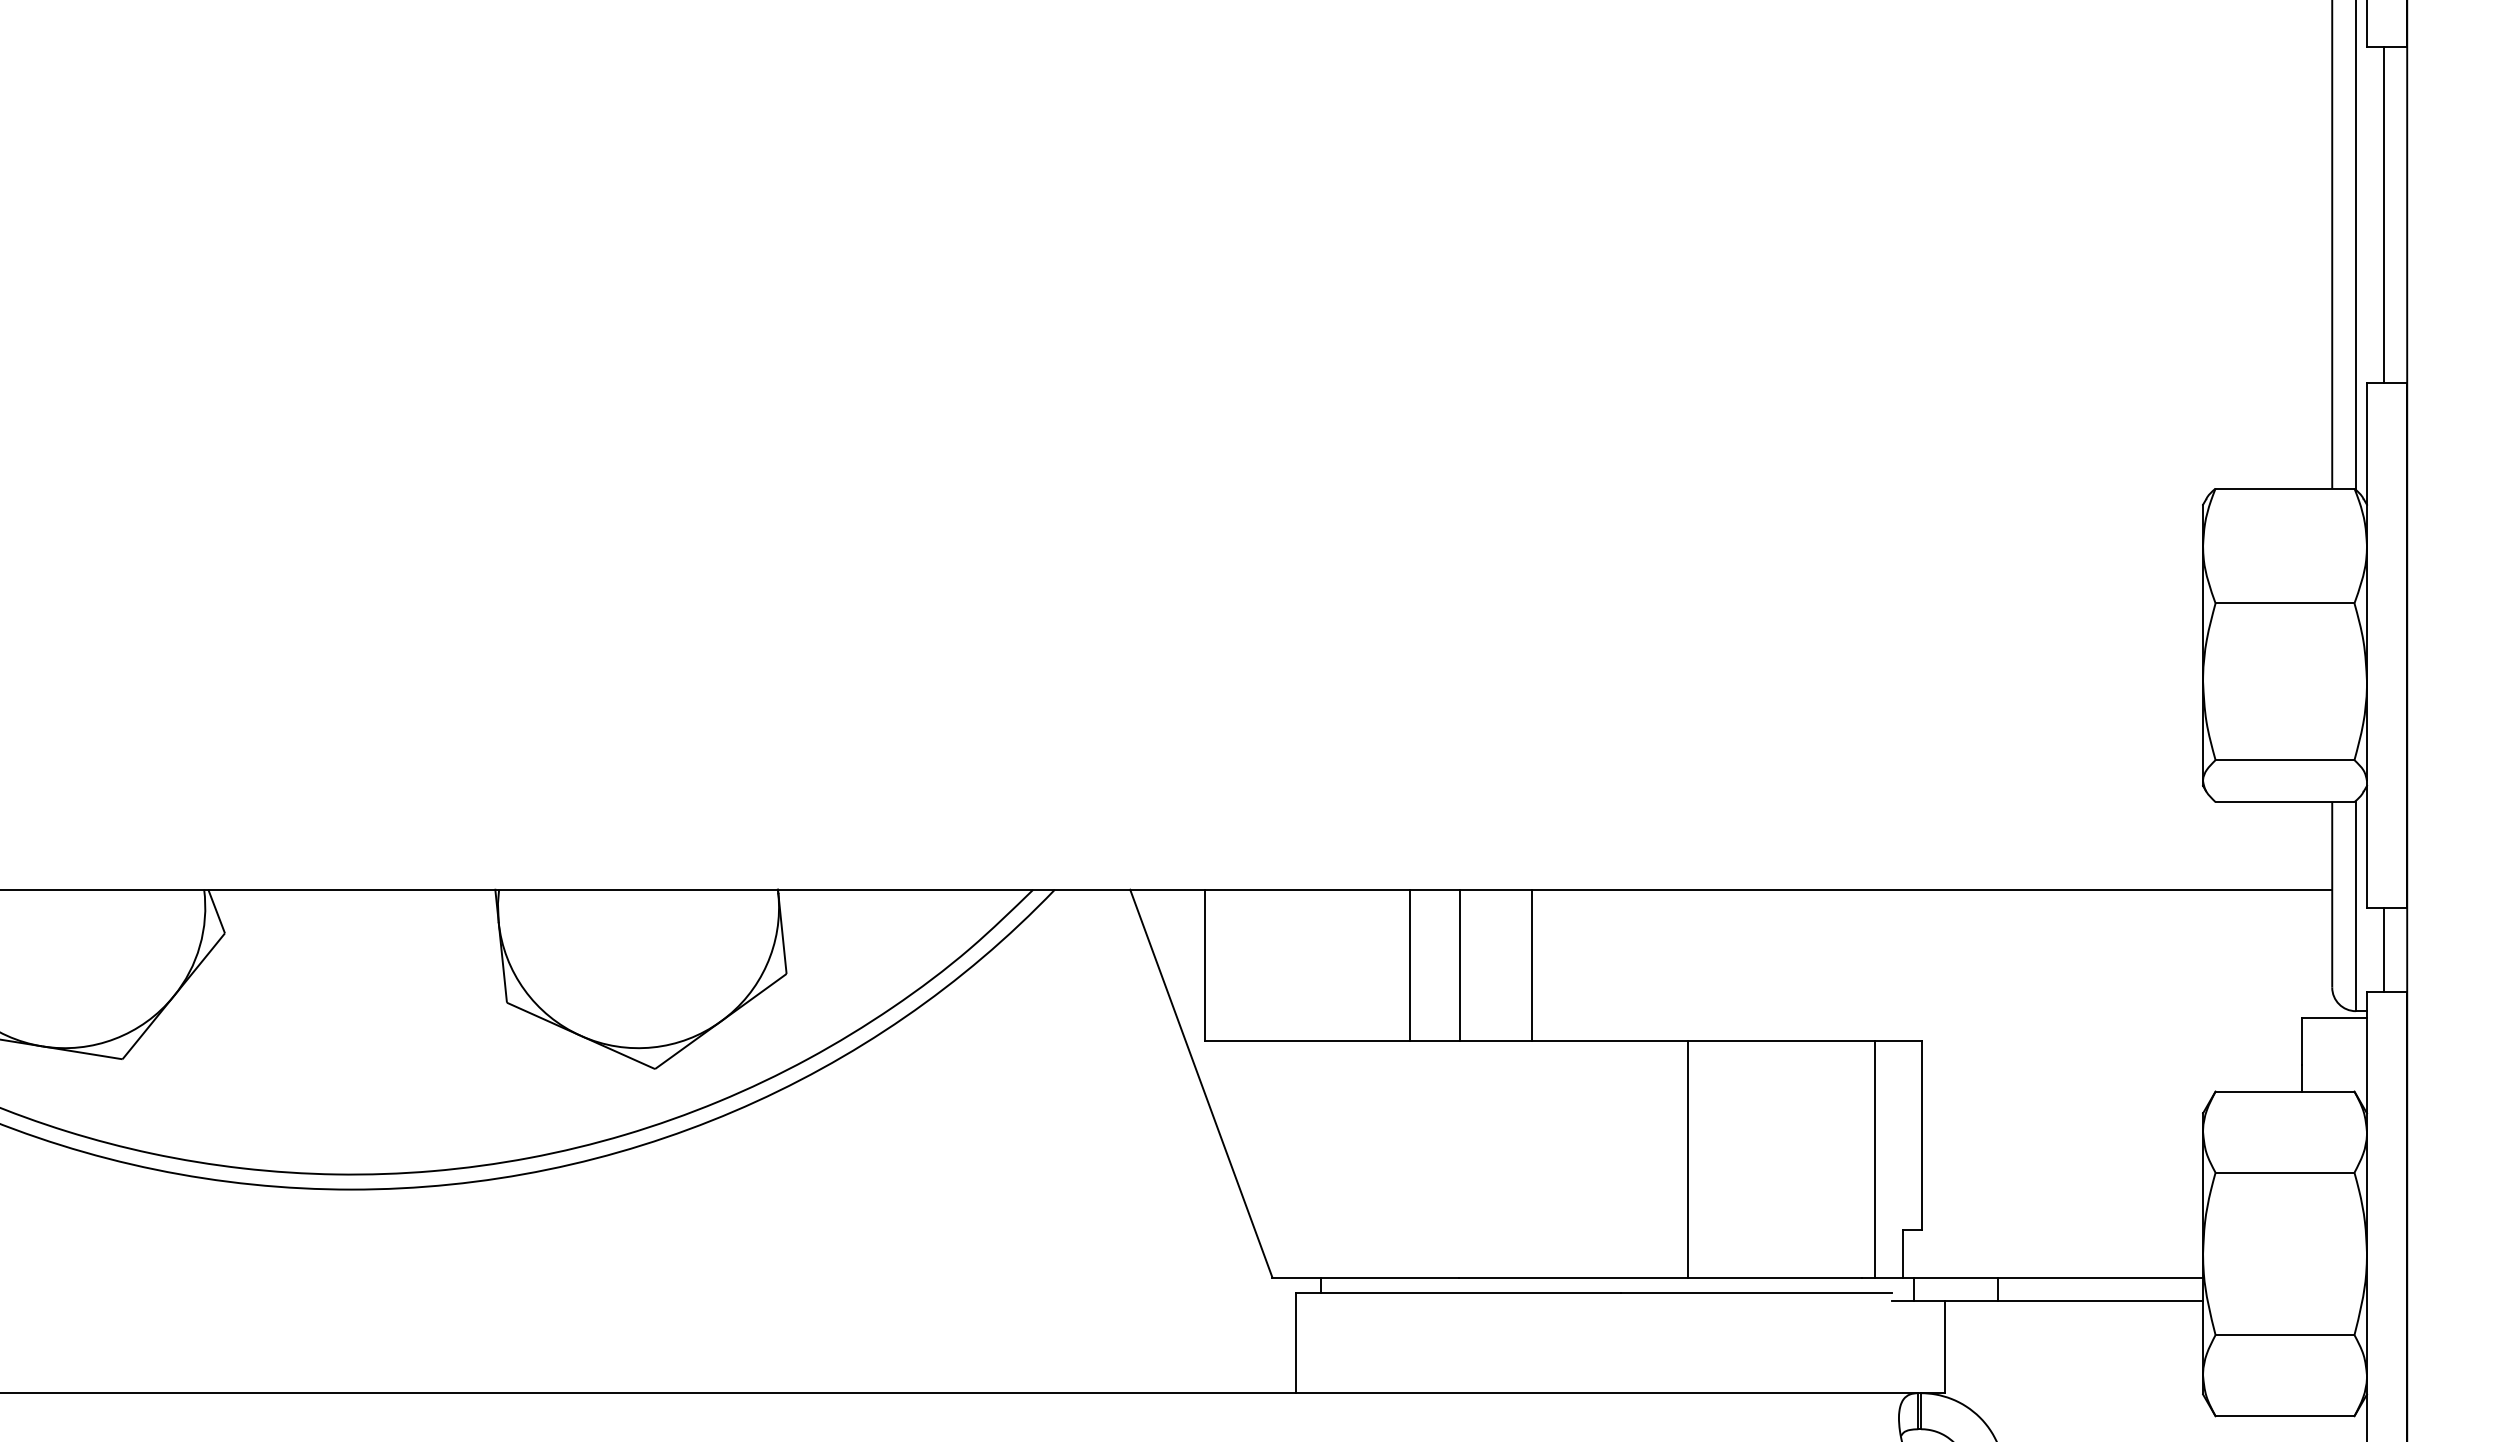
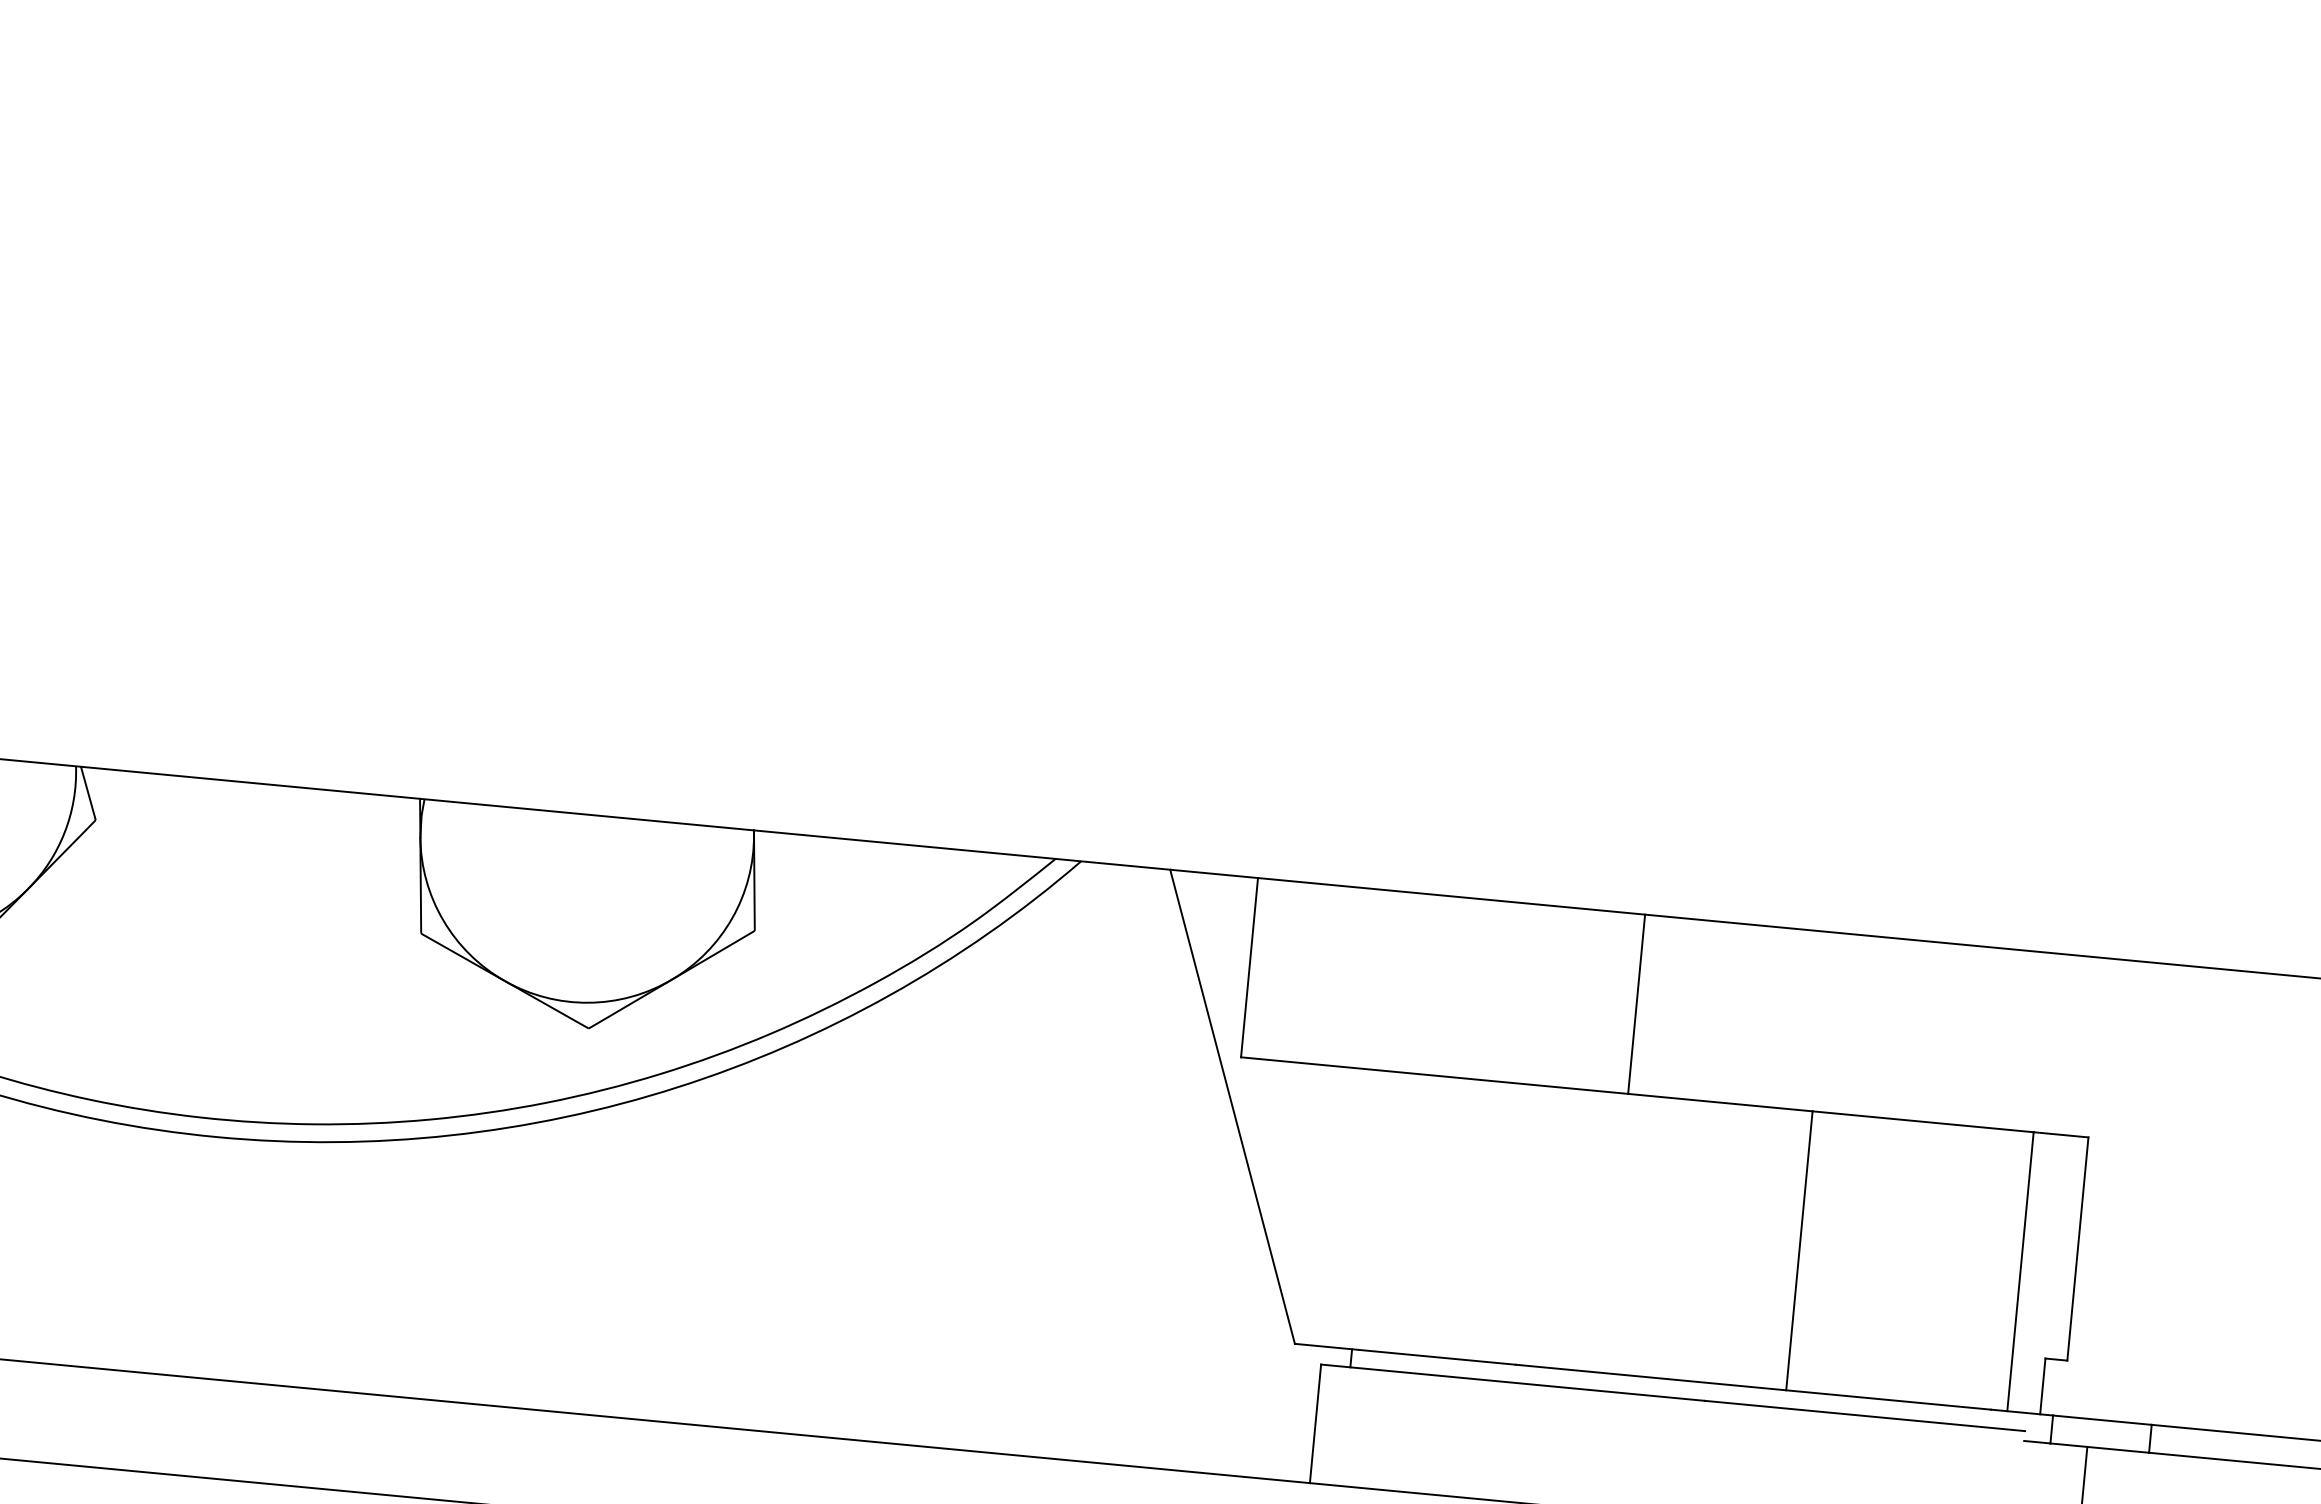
line: (1409, 965) -> (1491, 990), removed
line: (1460, 965) -> (1551, 996), removed

